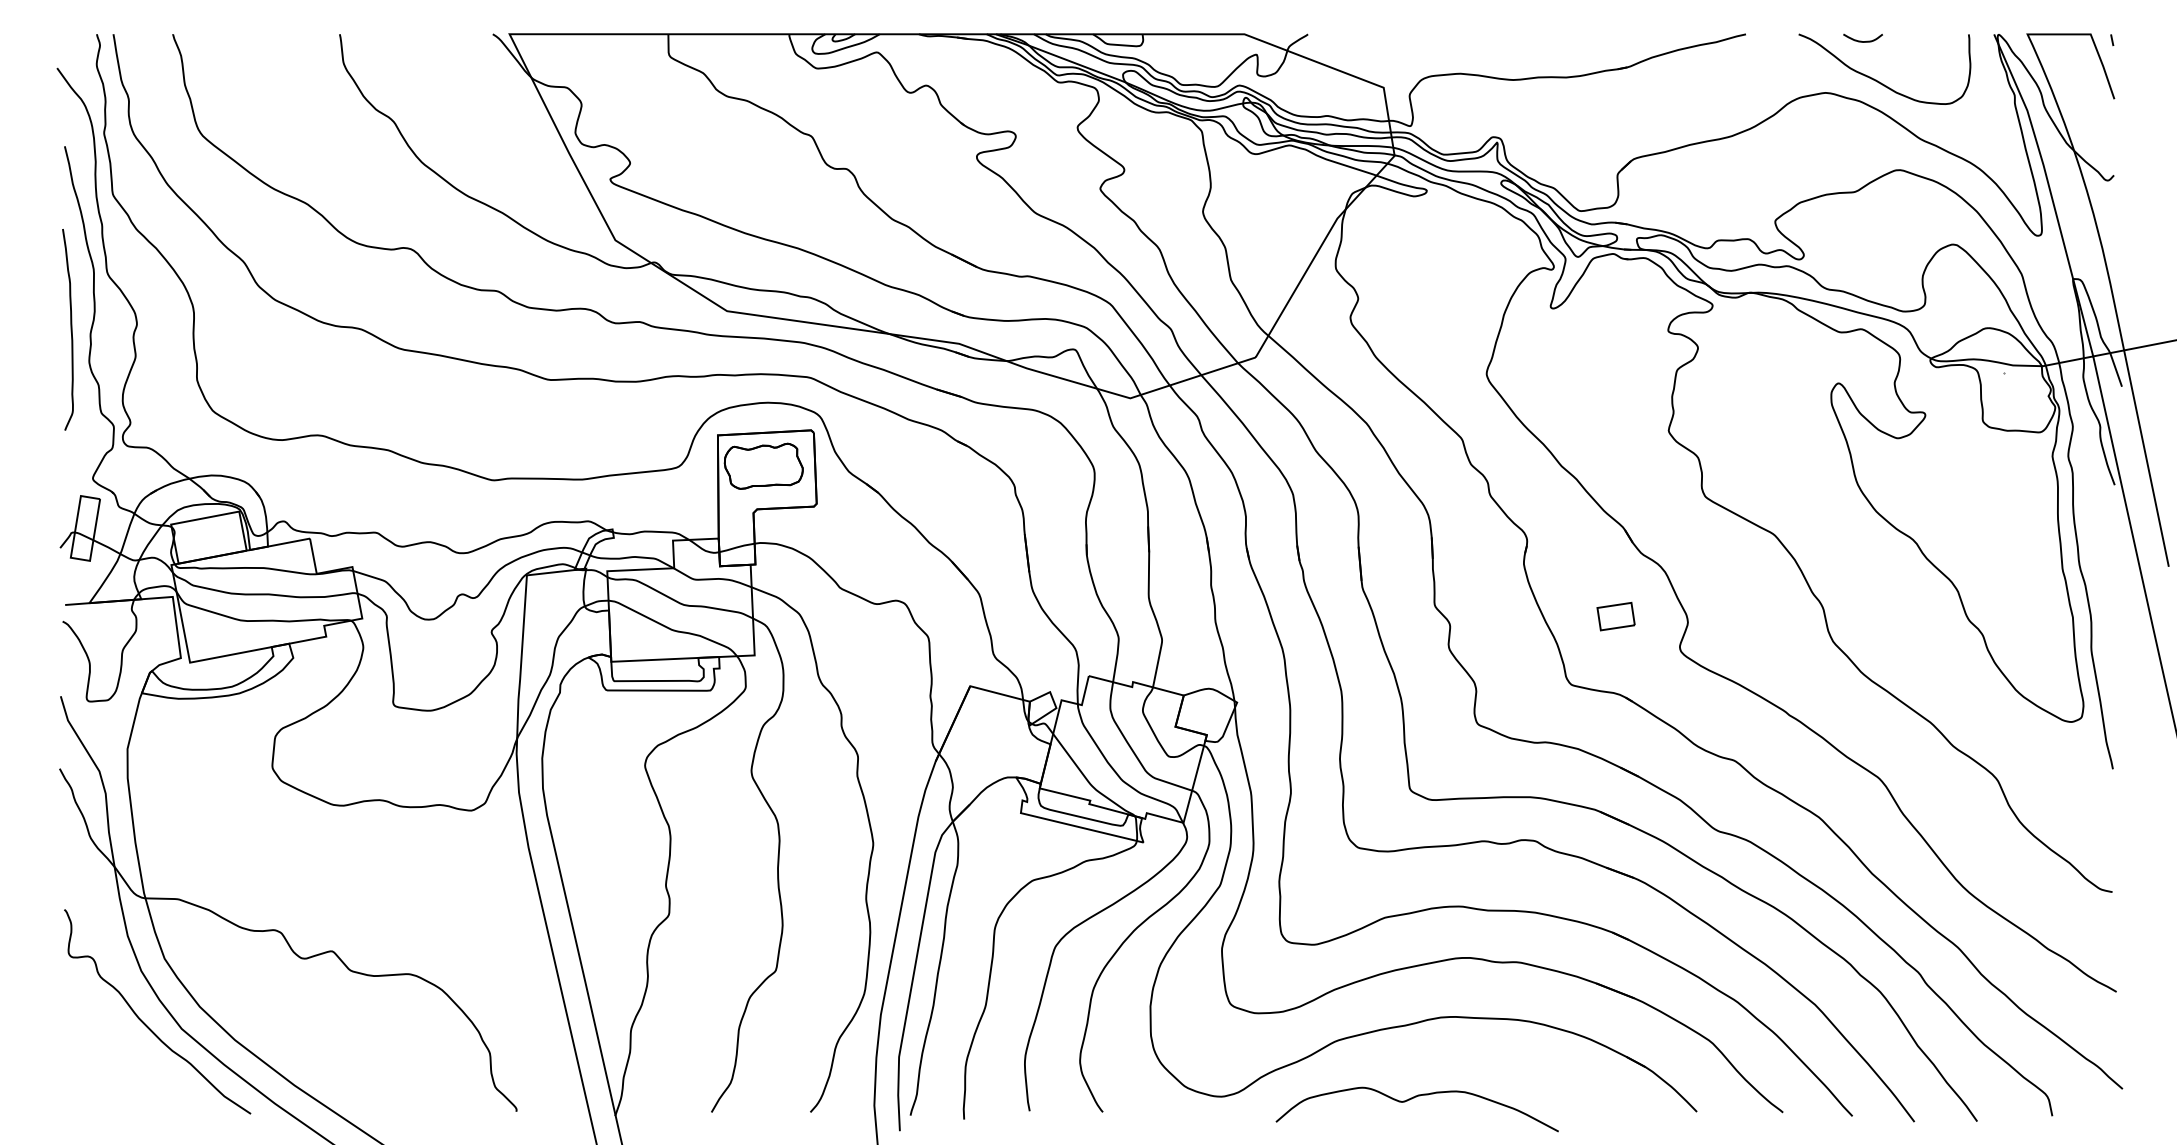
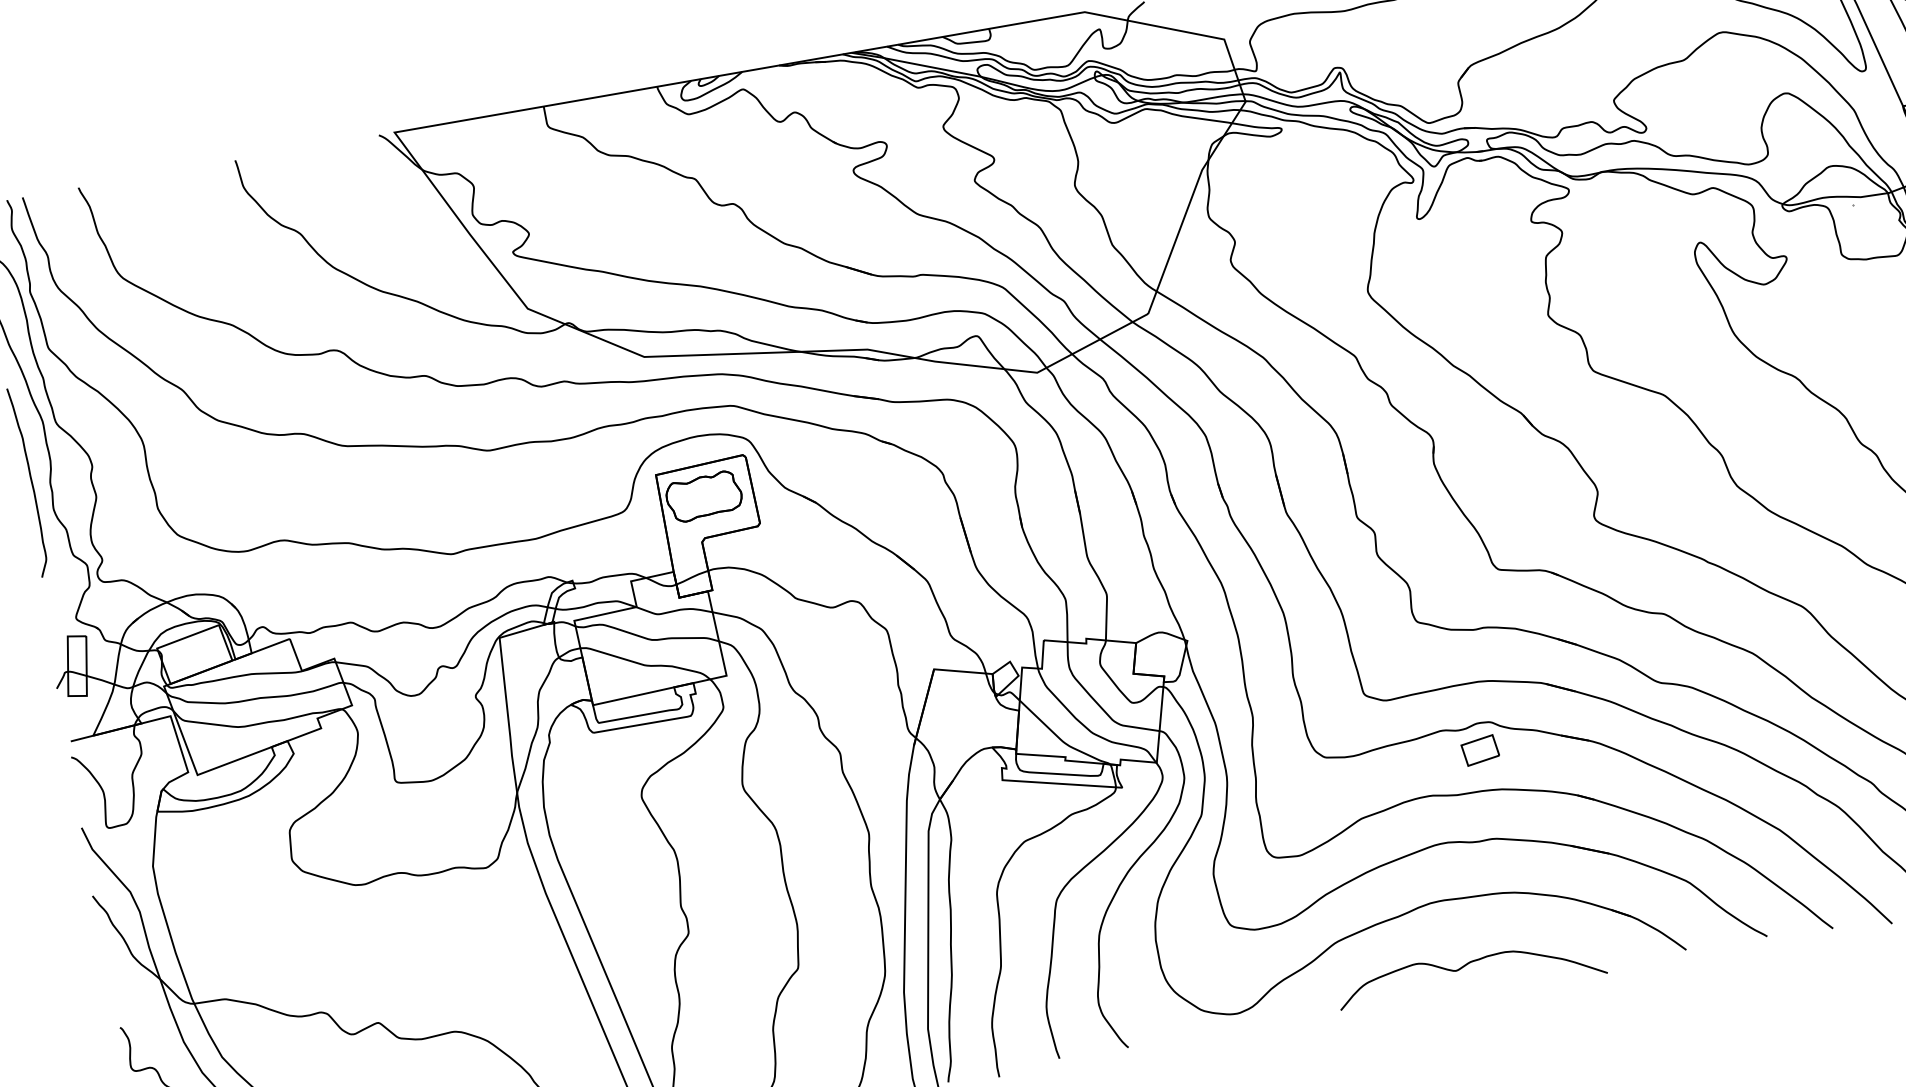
part: (1615, 616) -> (1479, 750), moved
curve: (1412, 1099) -> (1465, 966), moved

